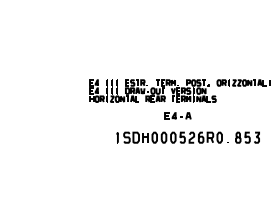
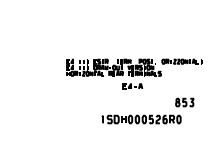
part: (169, 137) -> (141, 119), moved

